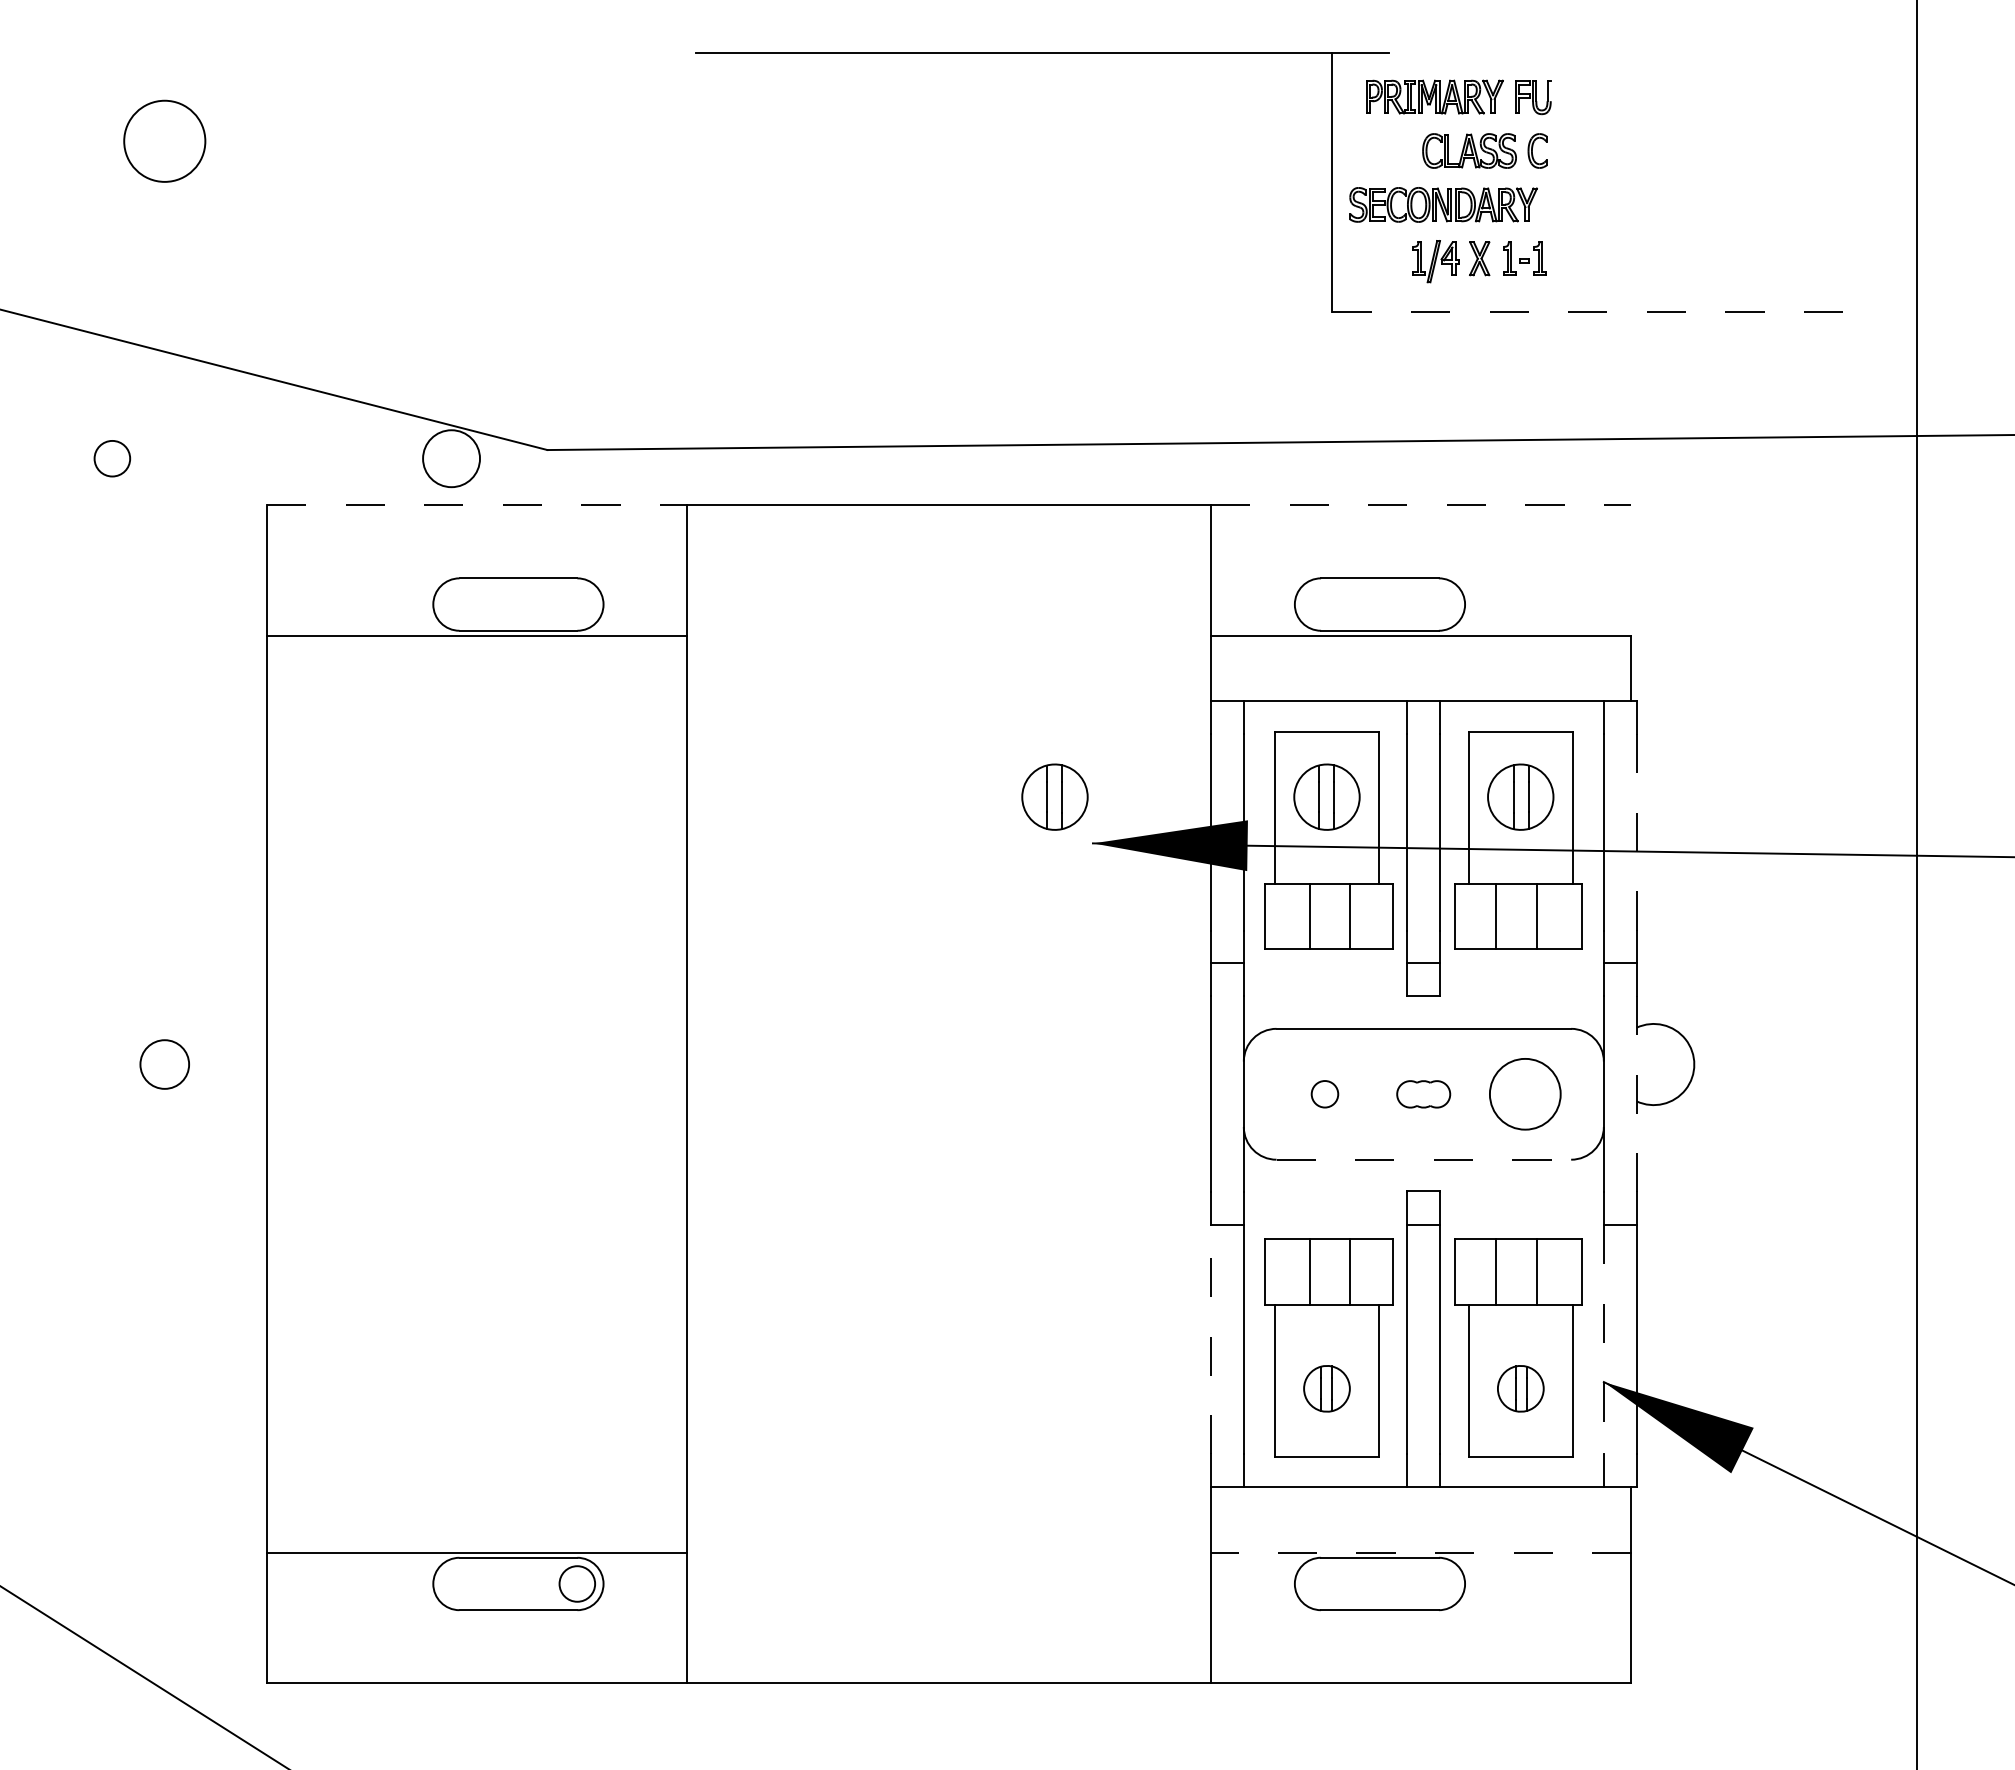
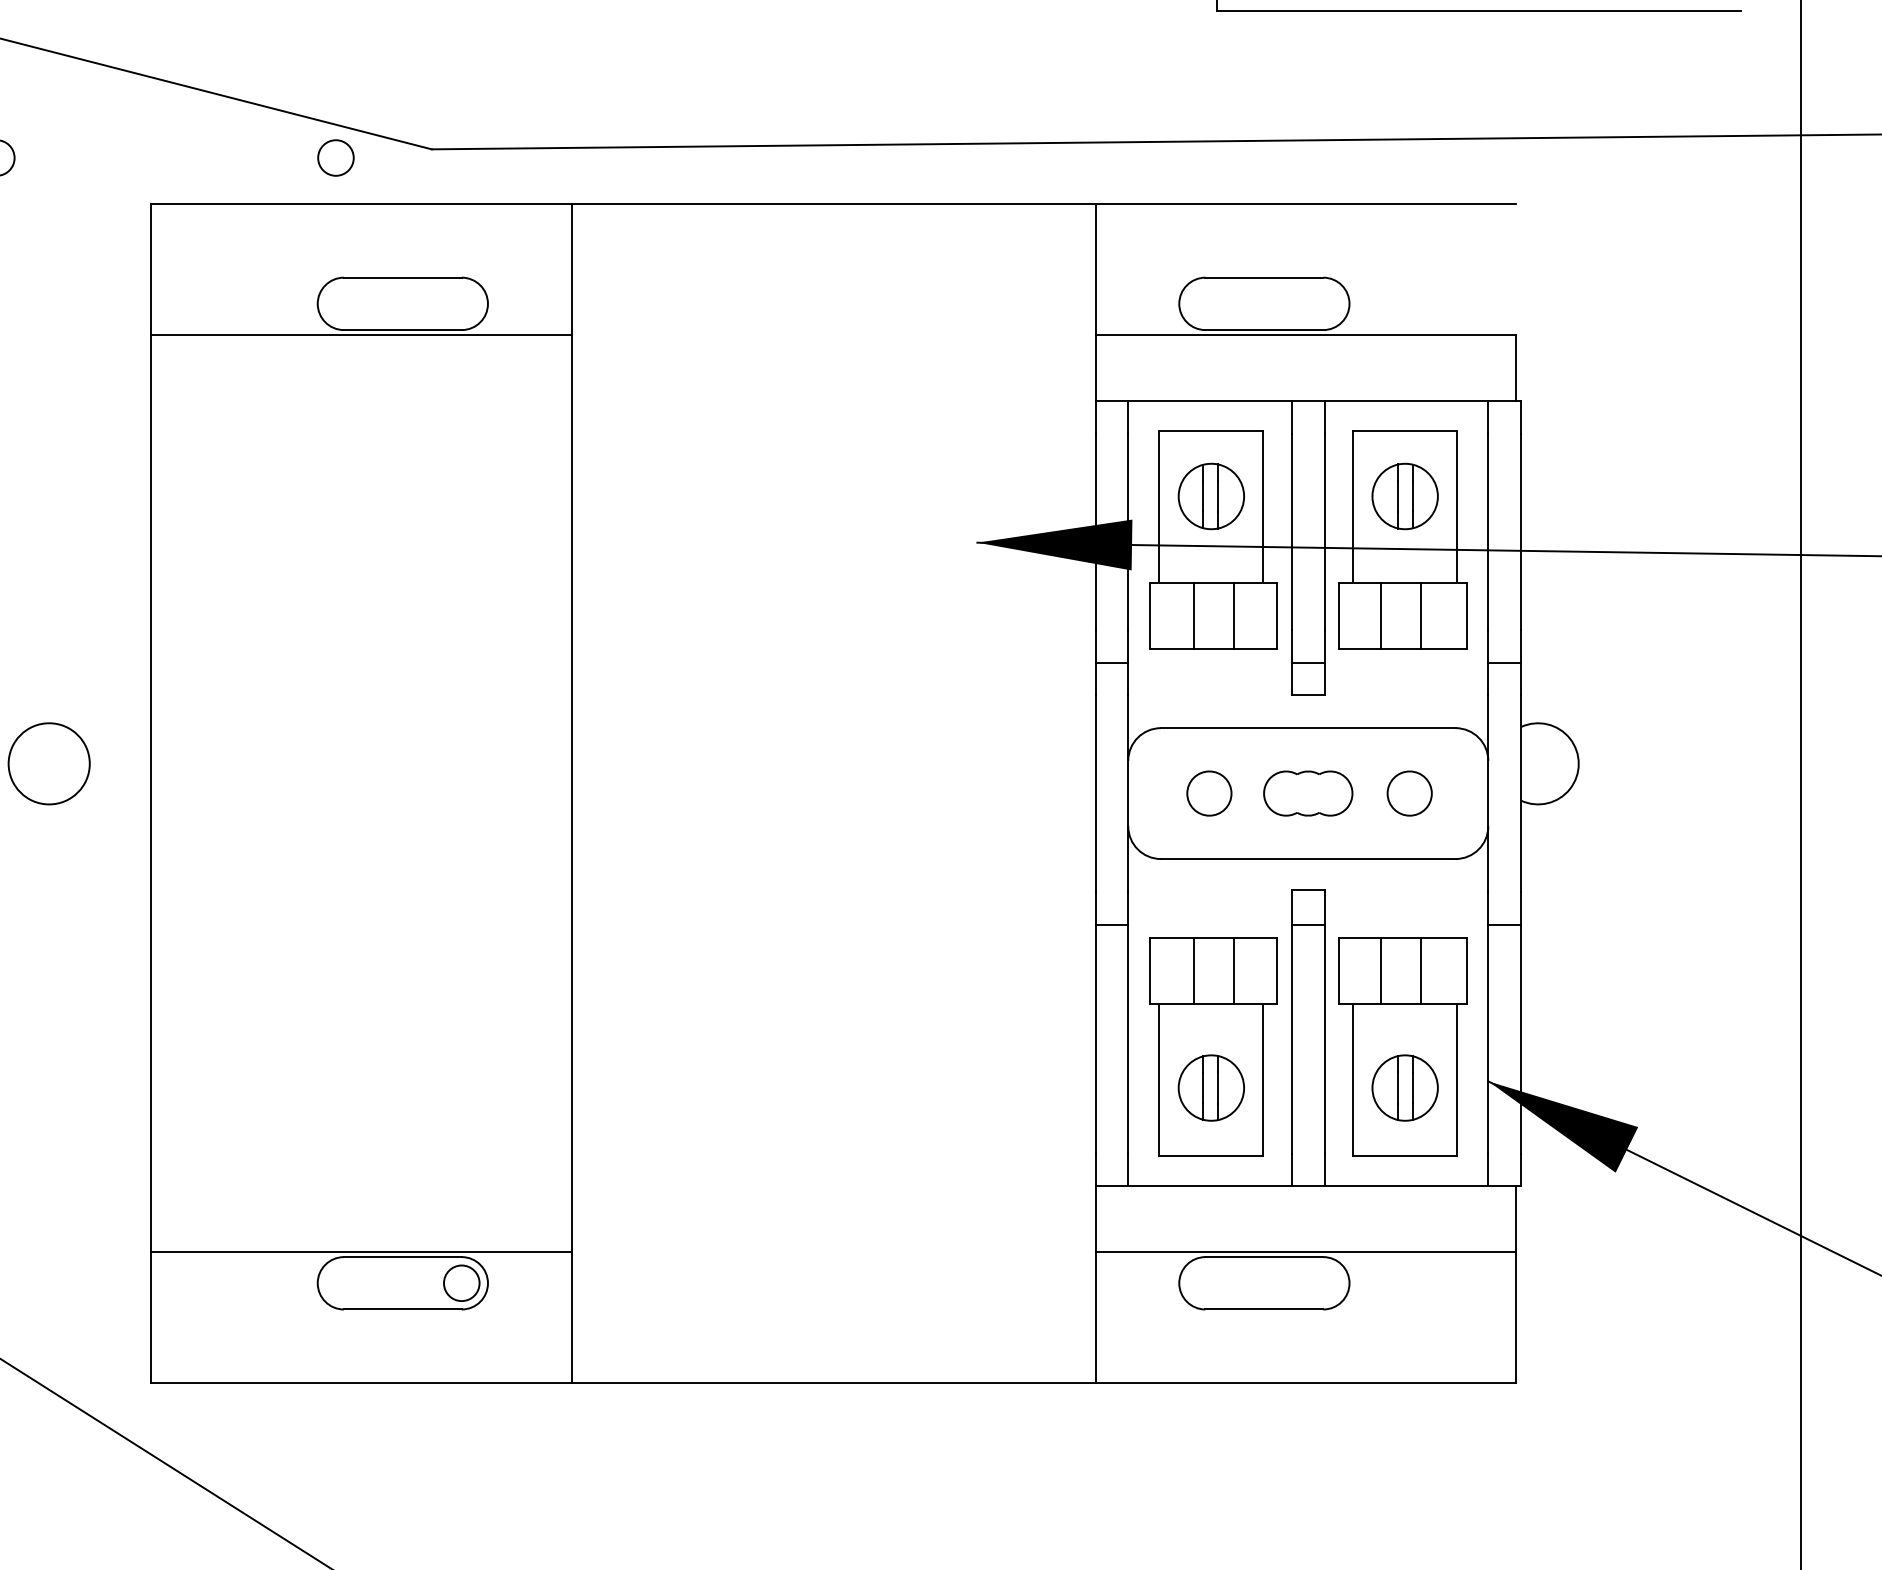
line: (1594, 312) -> (1478, 11), dashed -> solid
circle: (451, 458) -> (335, 157), size x0.62
line: (477, 505) -> (361, 204), dashed -> solid
line: (1421, 505) -> (1305, 204), dashed -> solid
part: (1054, 796) -> (938, 495), removed
line: (1636, 832) -> (1520, 531), dashed -> solid
circle: (164, 1064) -> (48, 763), size x1.67
circle: (1324, 1094) -> (1208, 793), size x1.67
part: (1423, 1094) -> (1307, 793), size x1.67
circle: (1525, 1094) -> (1409, 793), size x0.62
line: (1636, 1094) -> (1520, 793), dashed -> solid
line: (1424, 1159) -> (1308, 858), dashed -> solid
line: (1211, 1339) -> (1095, 1038), dashed -> solid
line: (1603, 1339) -> (1487, 1038), dashed -> solid
part: (1326, 1388) -> (1210, 1087), size x1.43
part: (1520, 1388) -> (1404, 1087), size x1.43
line: (1420, 1552) -> (1304, 1251), dashed -> solid

